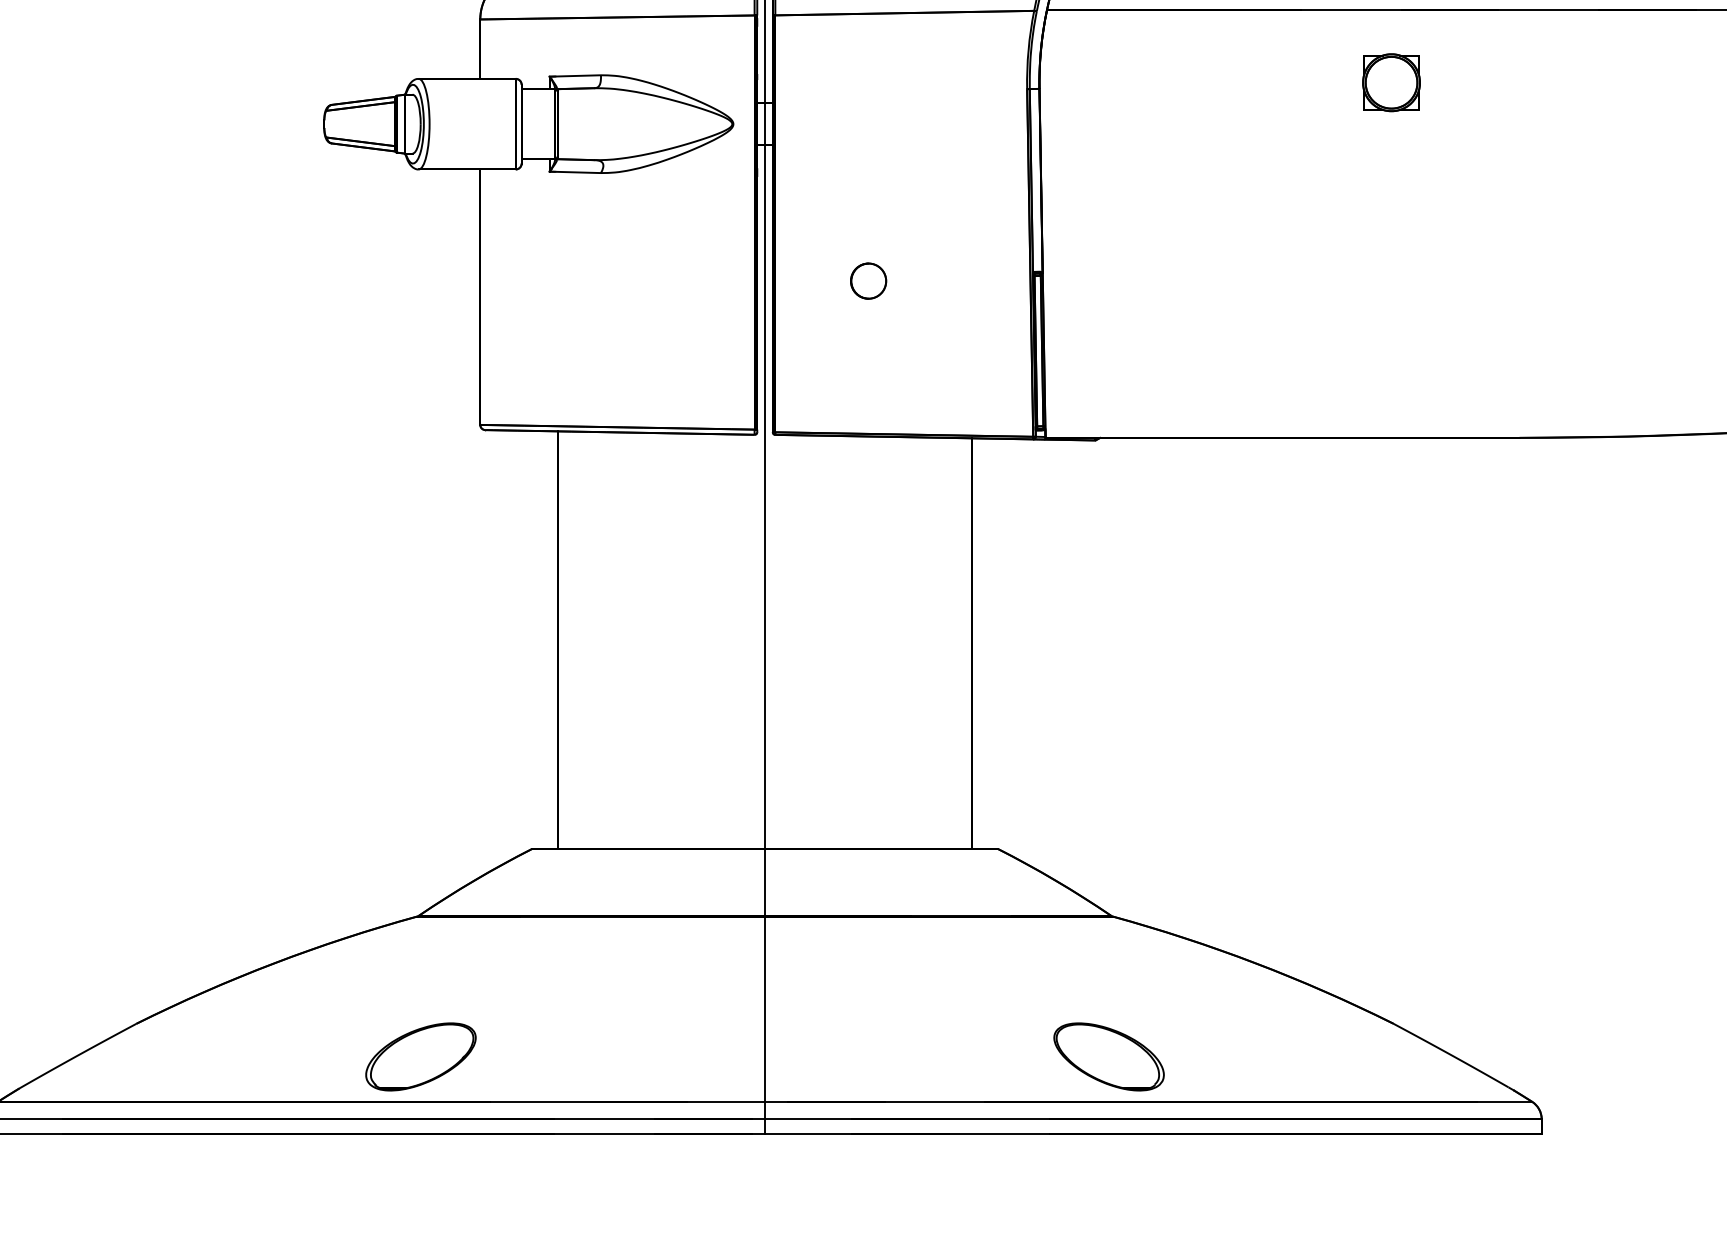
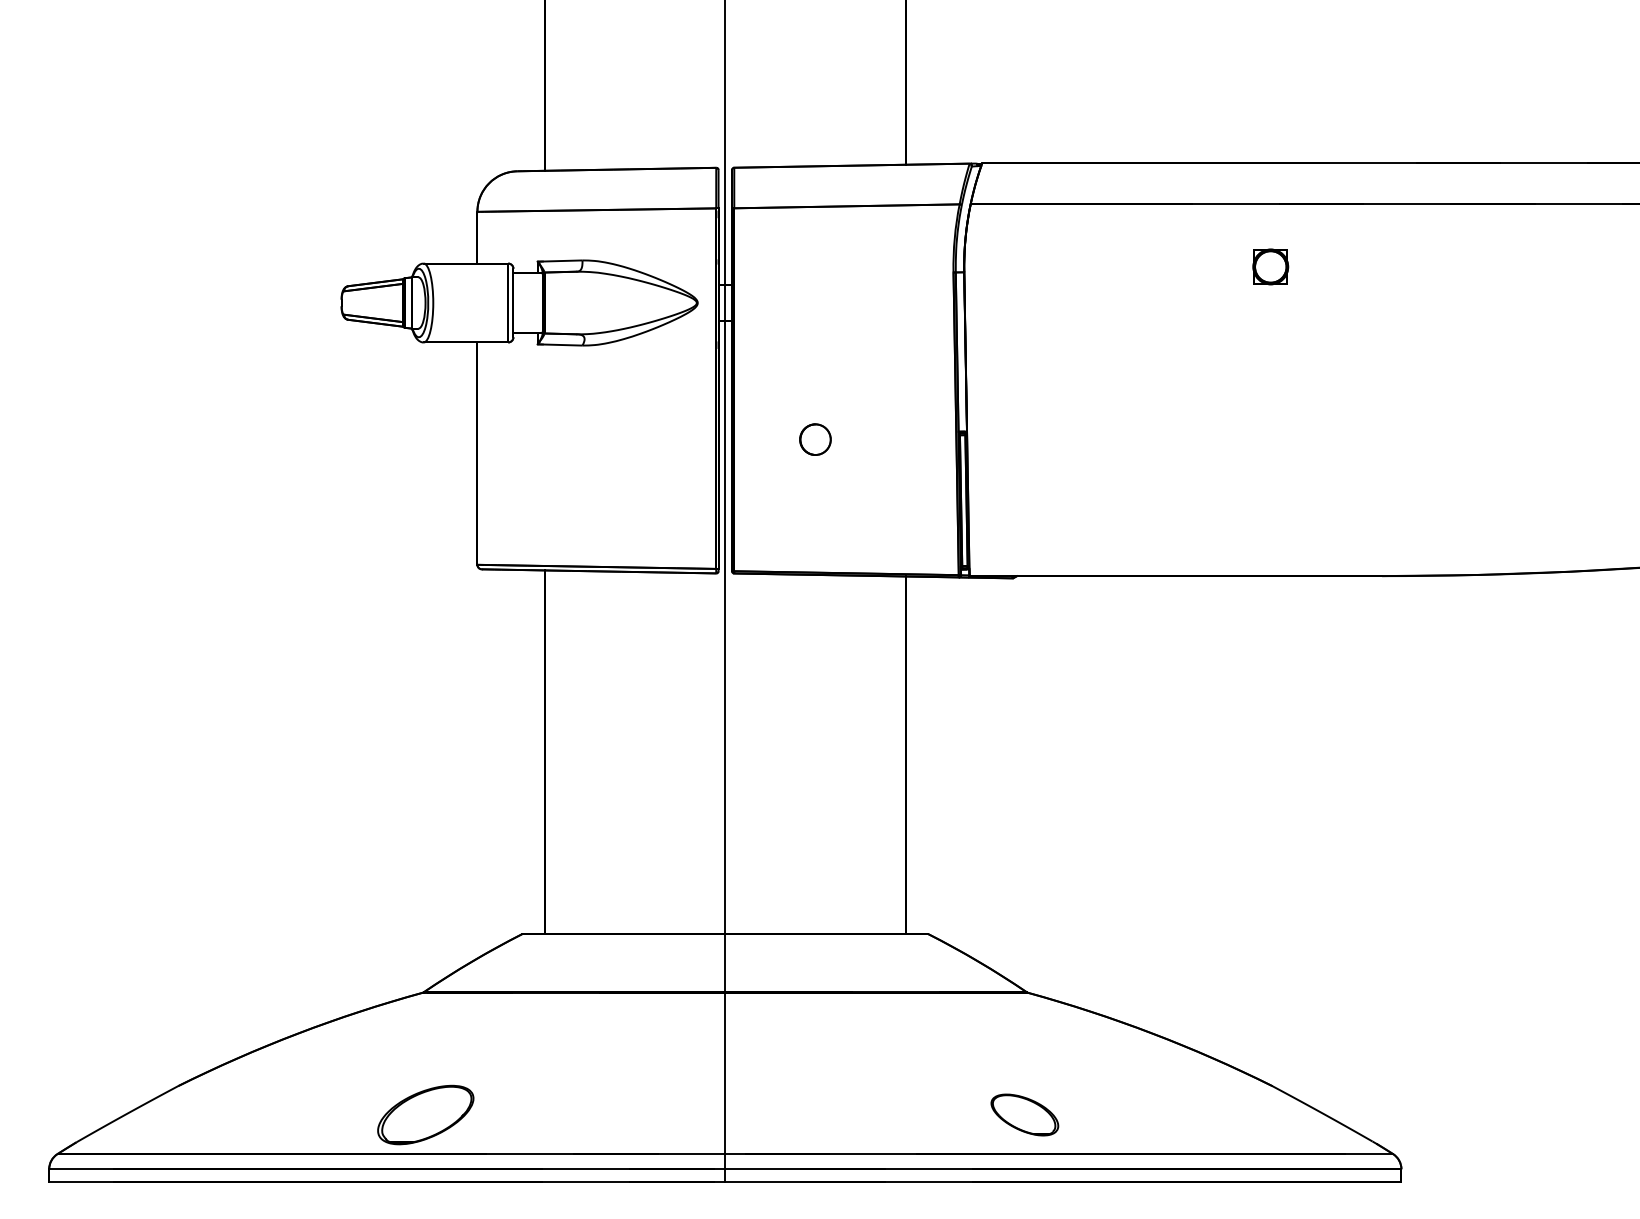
part: (1391, 82) -> (1270, 266), size x0.7
part: (1108, 1056) -> (1024, 1114), size x0.7

